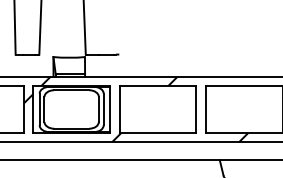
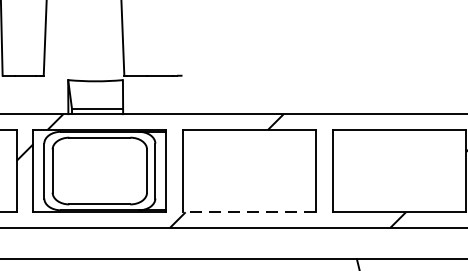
line: (157, 133) -> (248, 212), solid -> dashed

